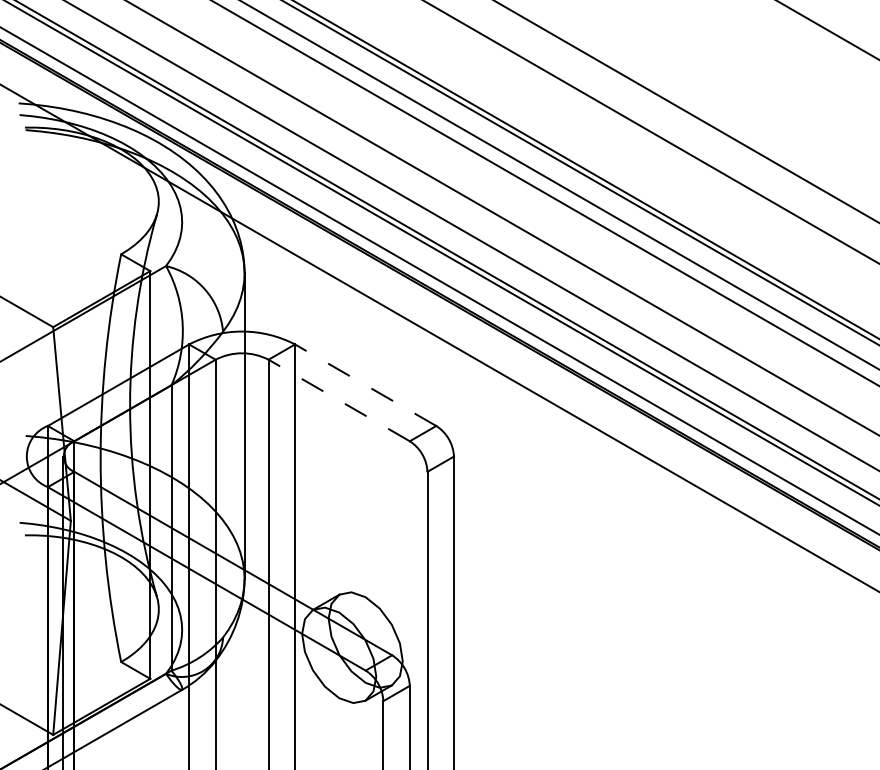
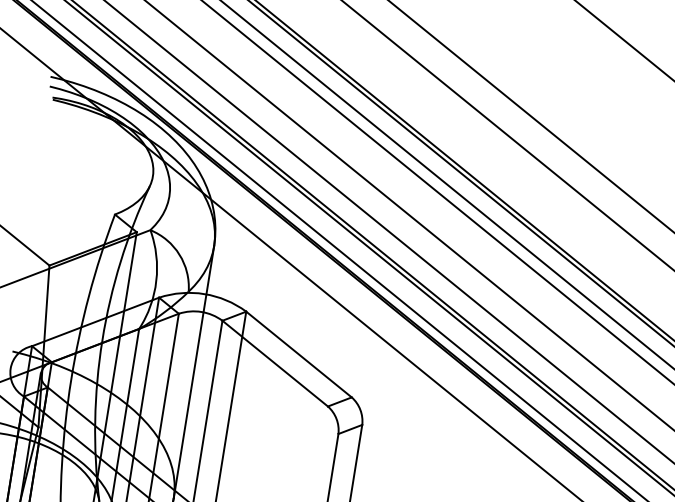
line: (365, 385) -> (298, 354), dashed -> solid
line: (339, 400) -> (275, 363), dashed -> solid

